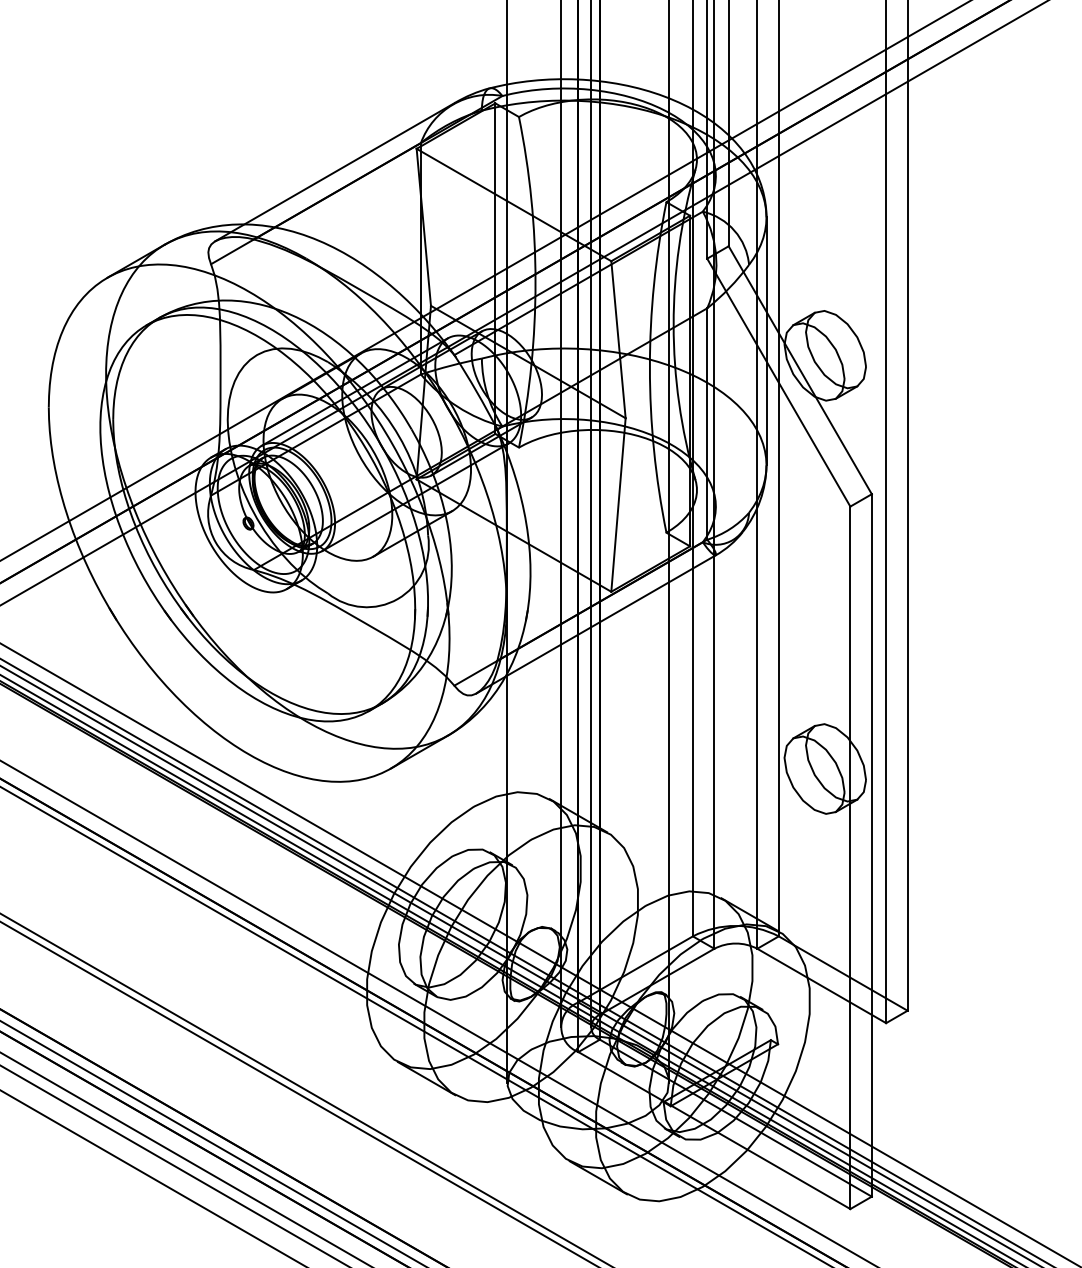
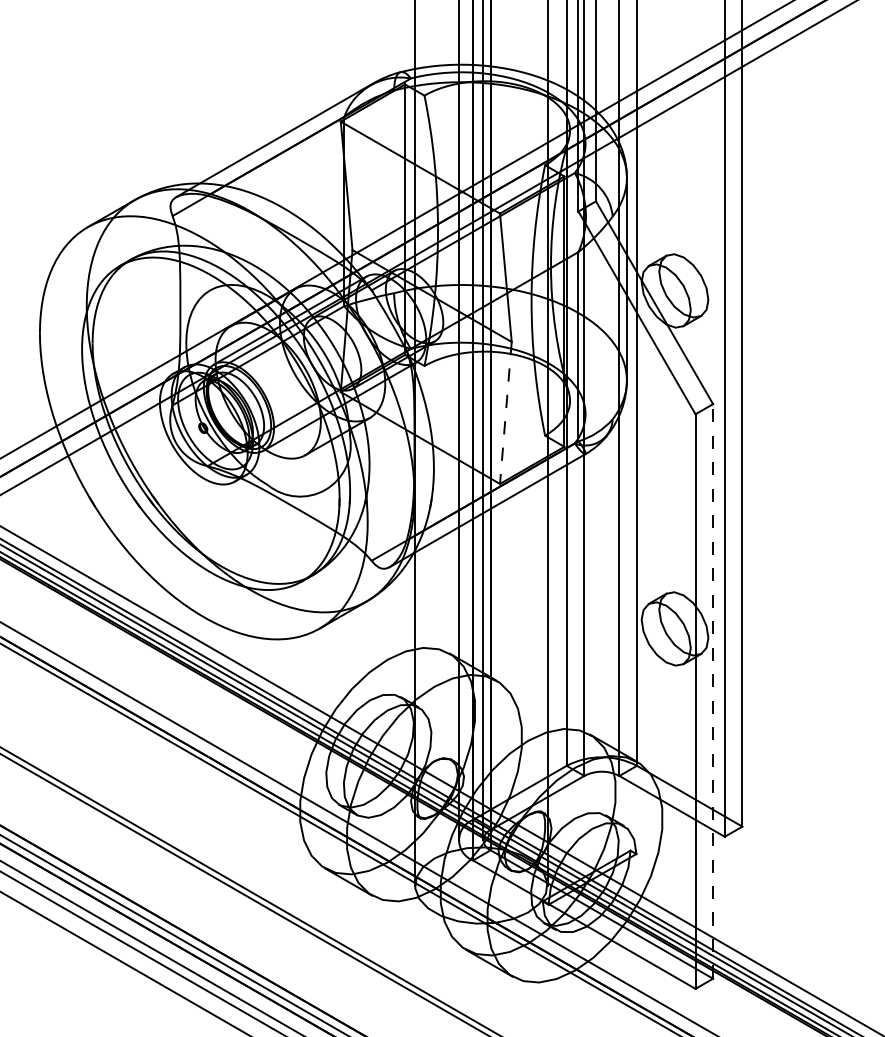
line: (618, 505) -> (505, 413), solid -> dashed
line: (872, 844) -> (713, 690), solid -> dashed

